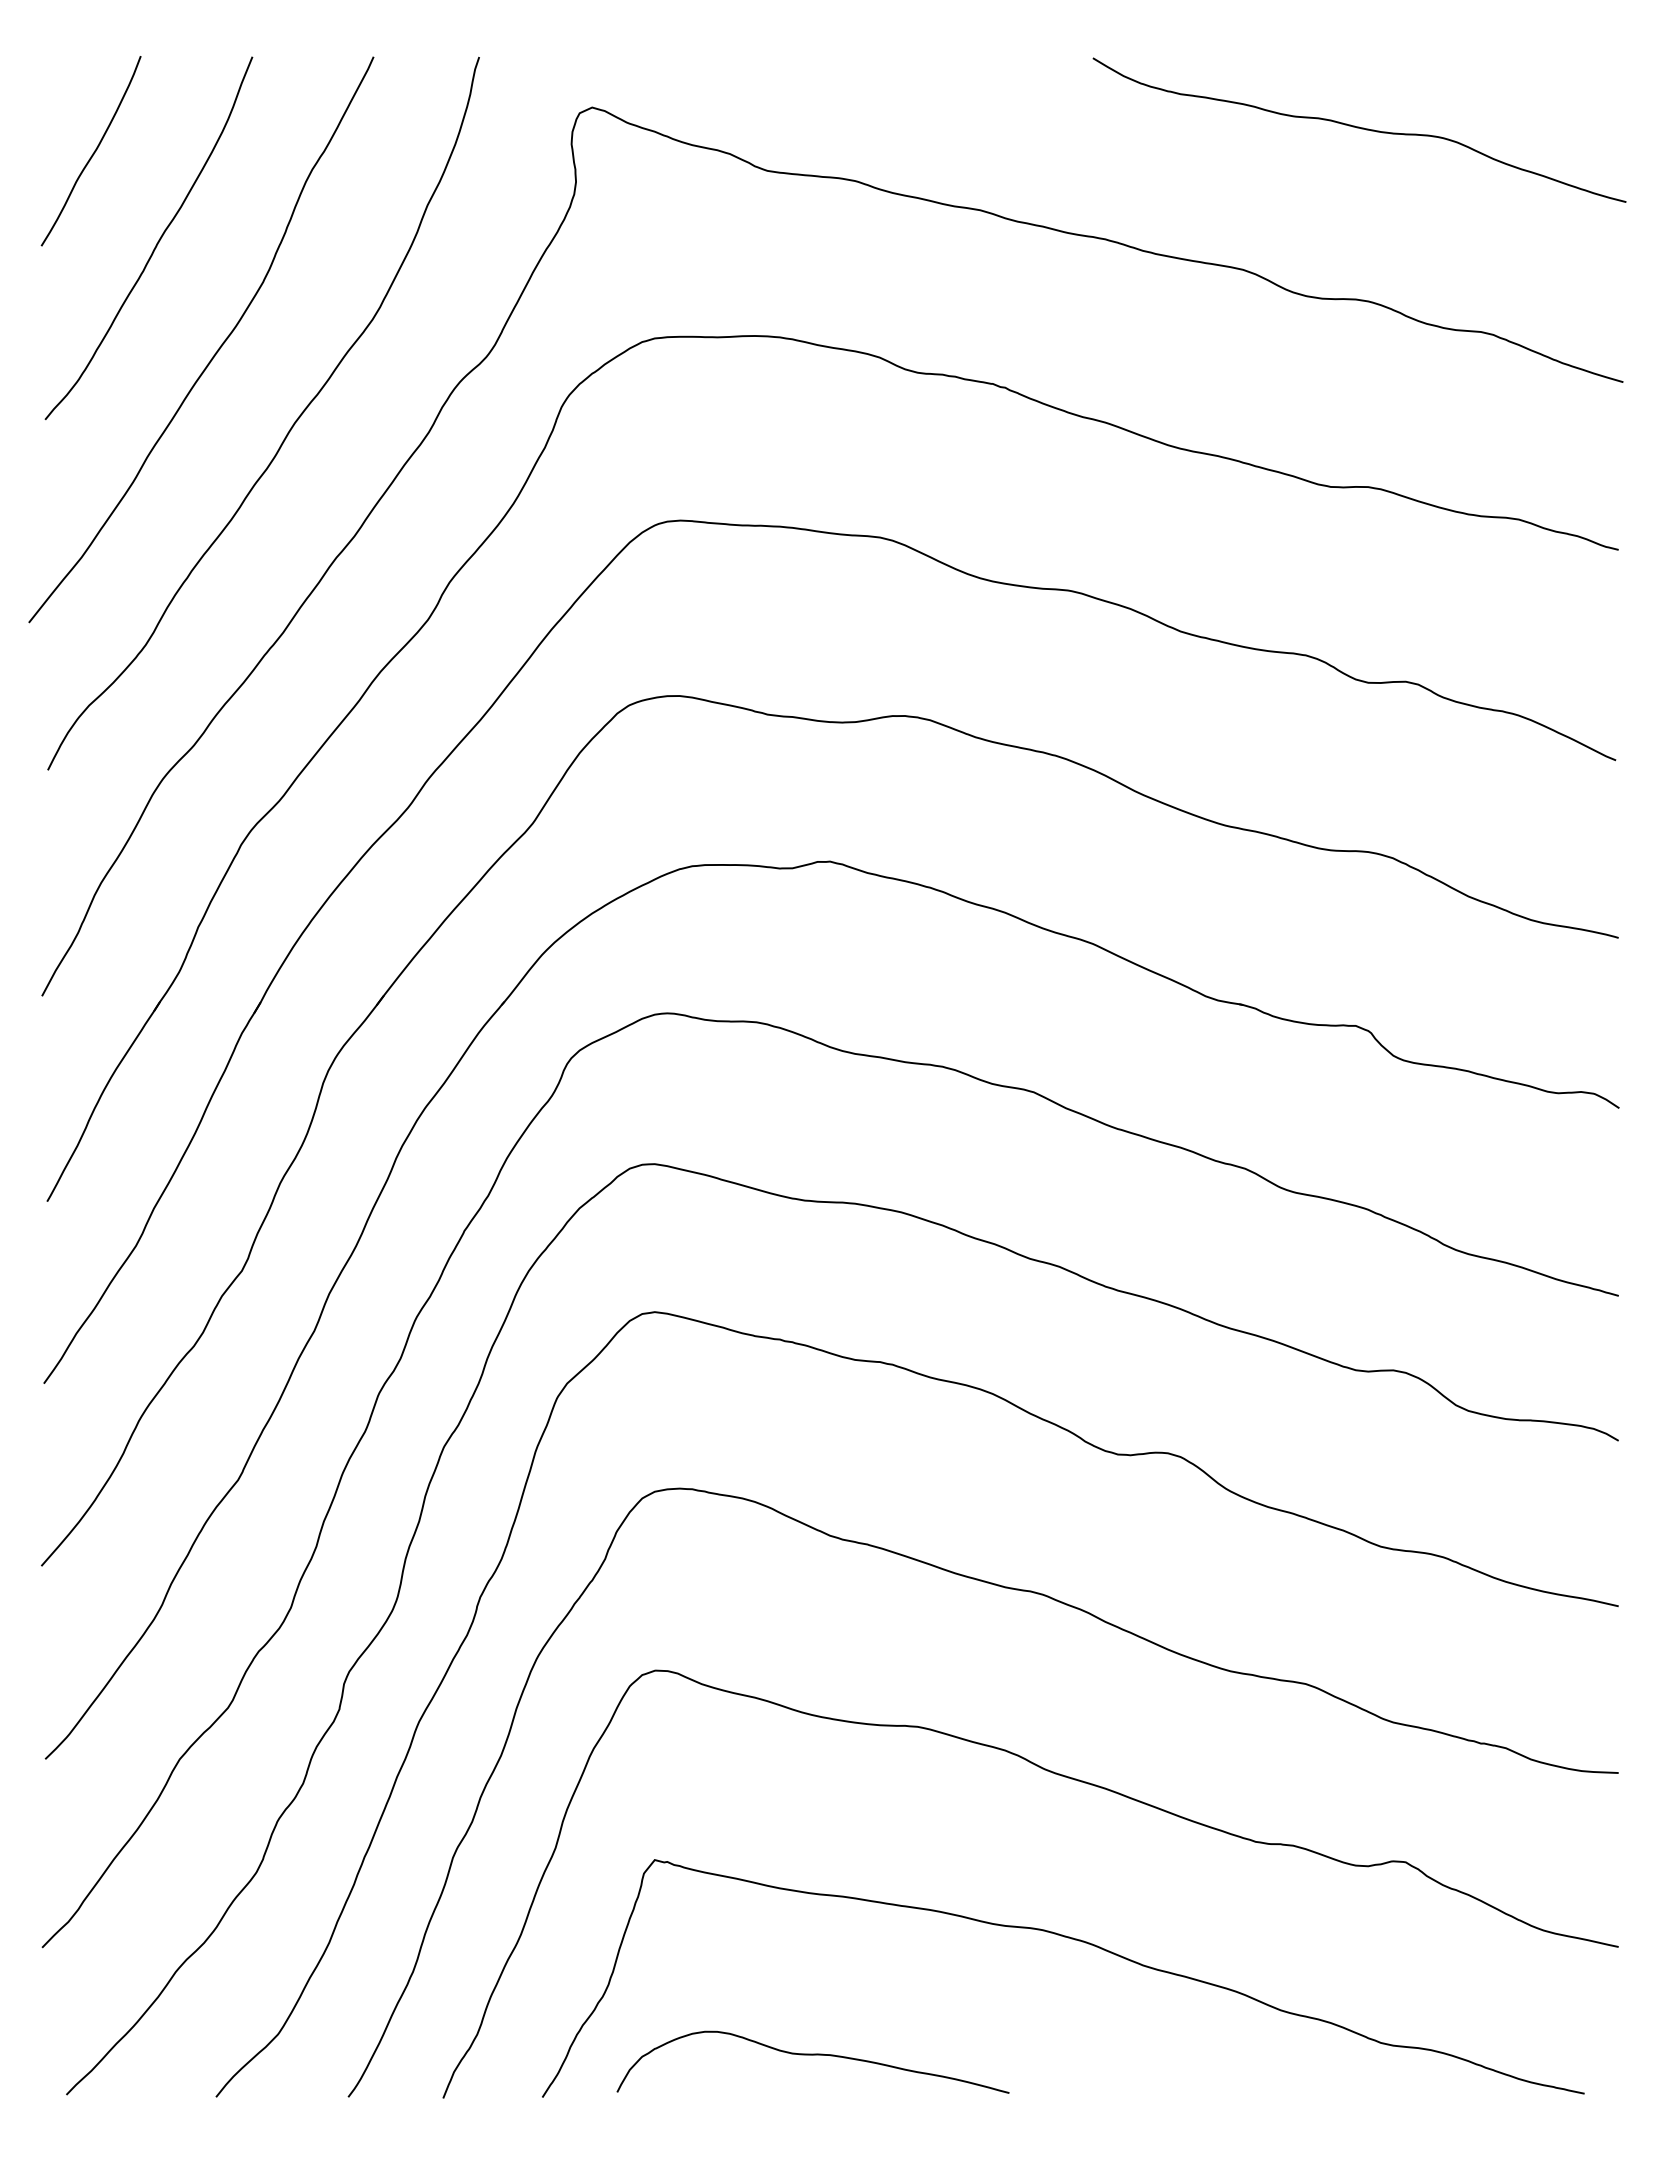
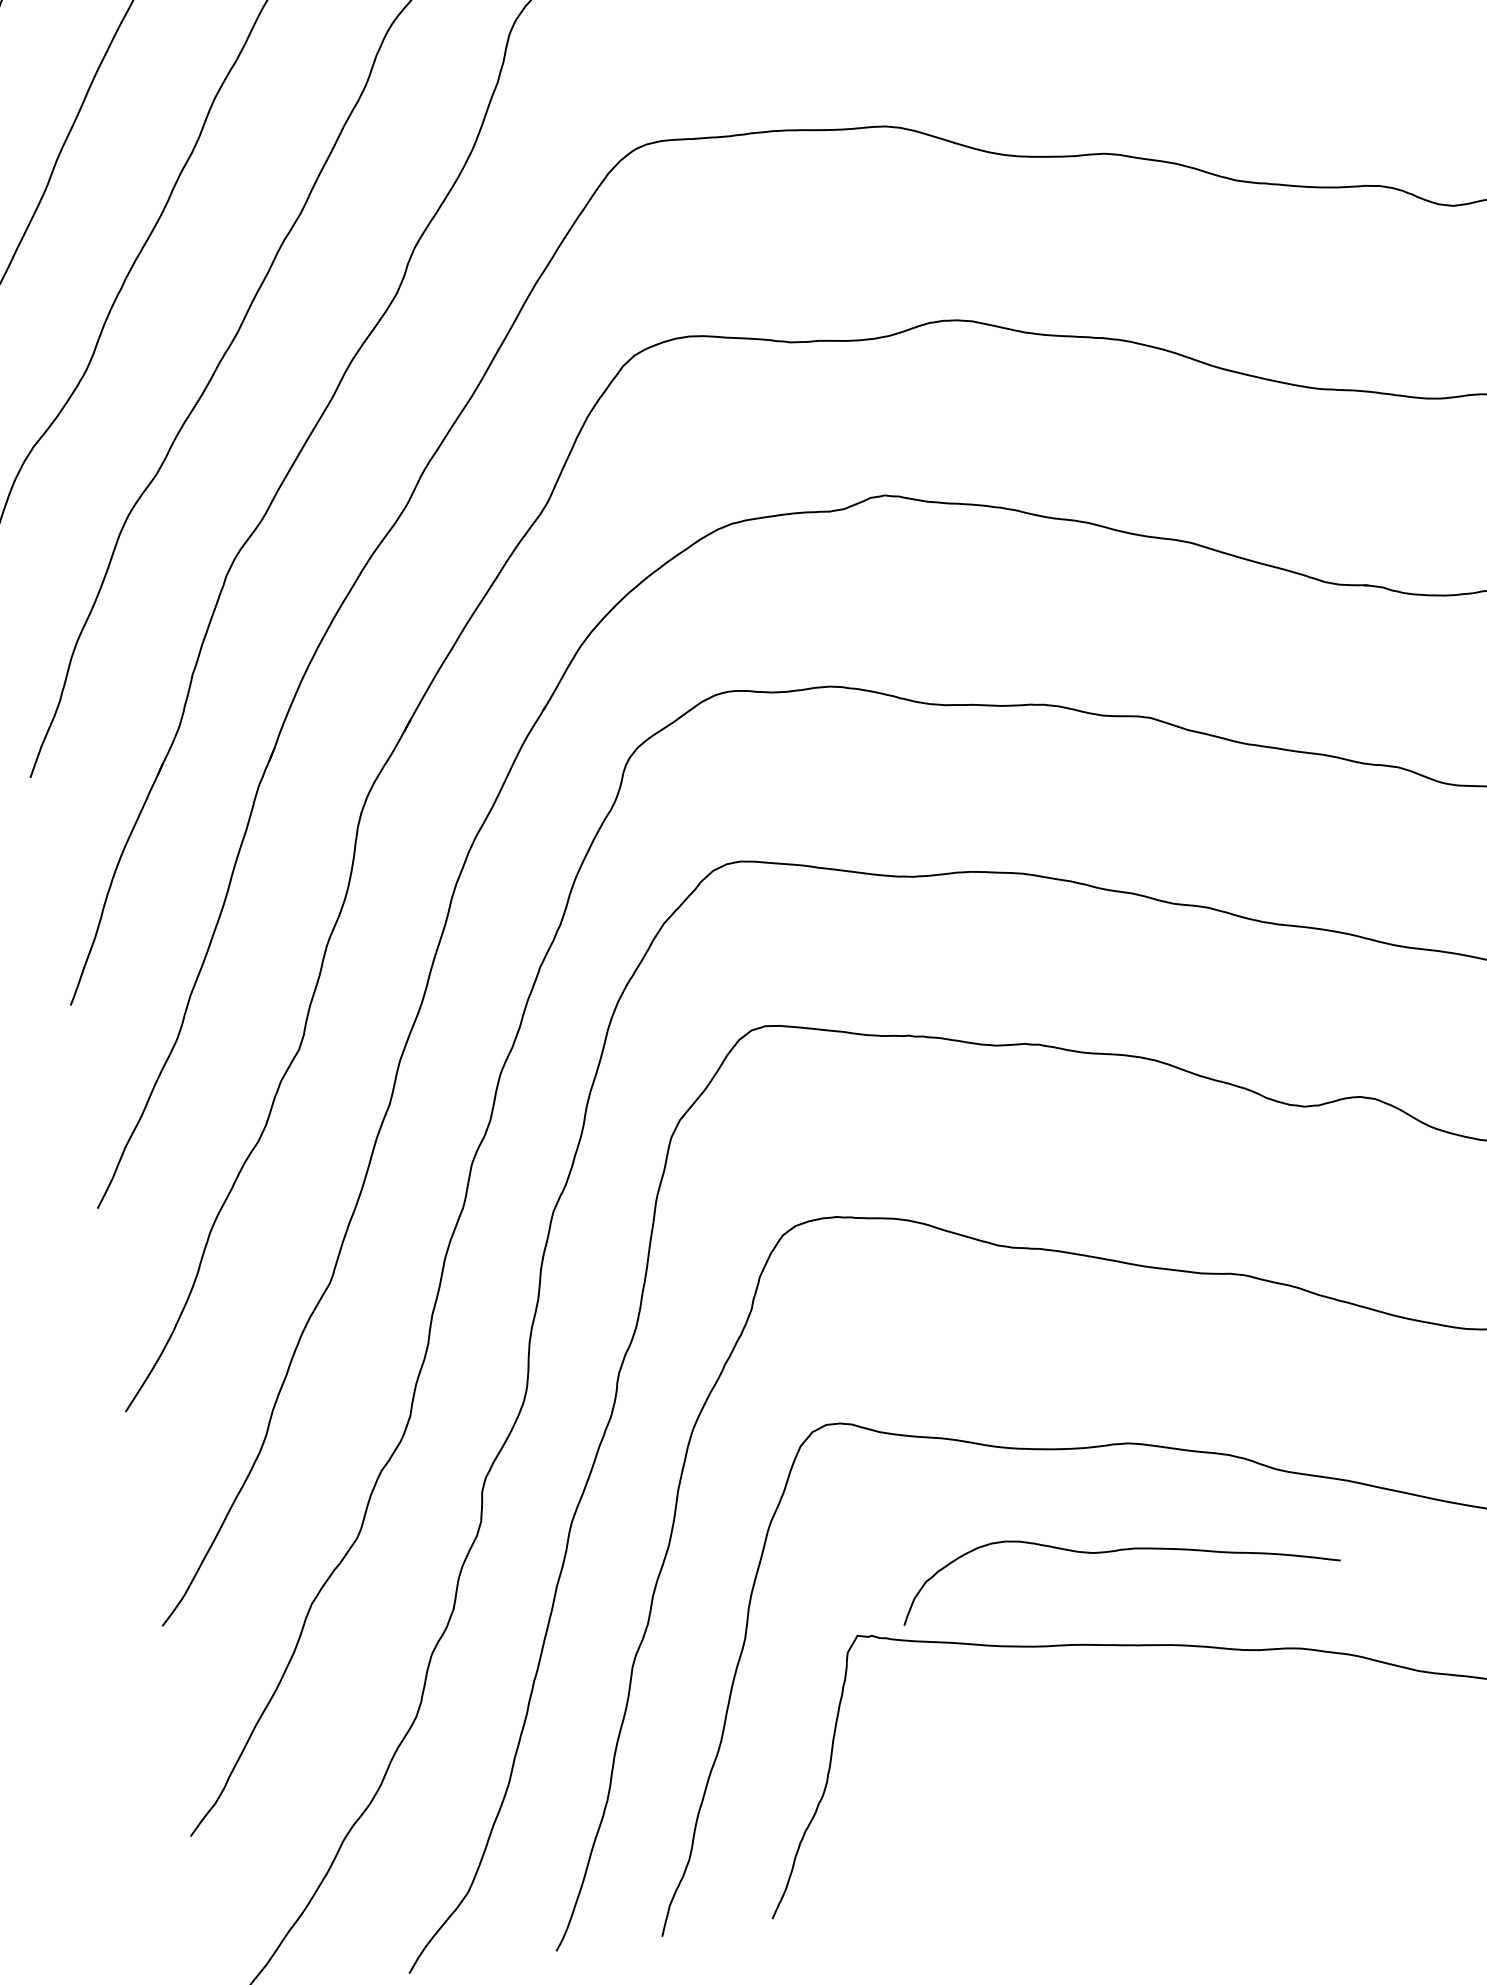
curve: (812, 2055) -> (1115, 1551), moved

